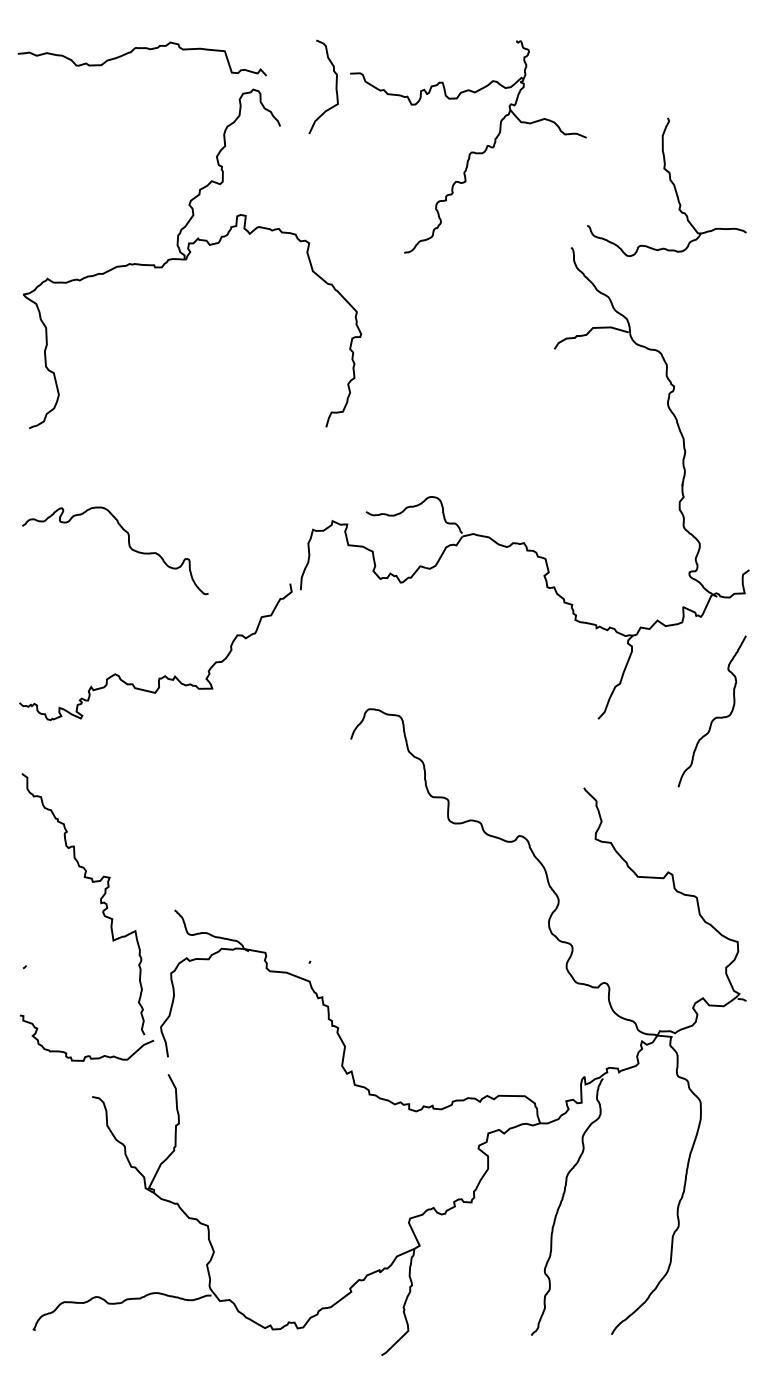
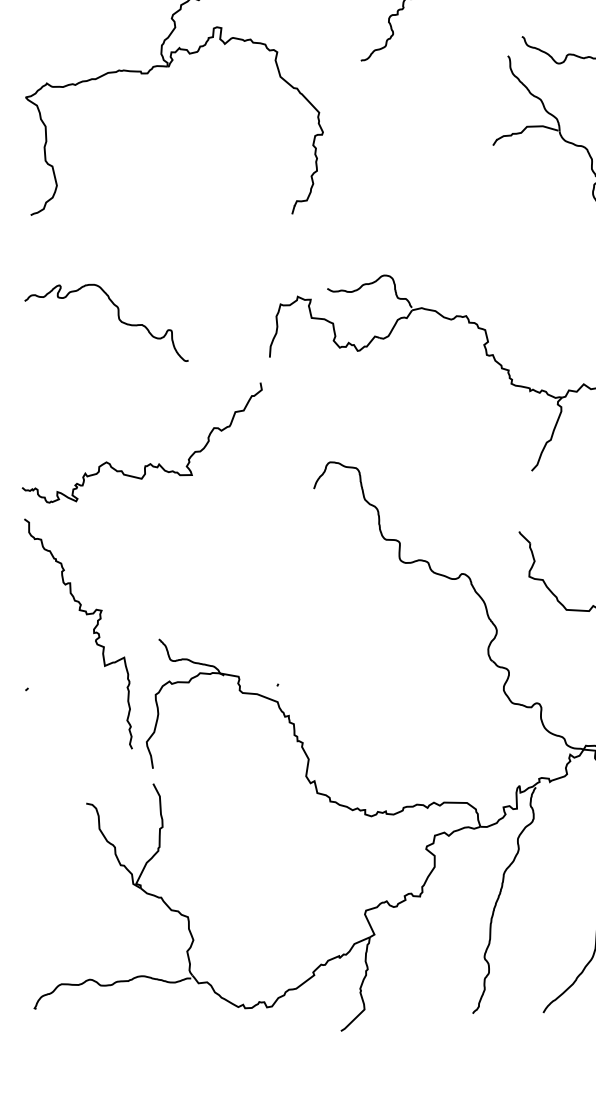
curve: (164, 675) -> (149, 463), moved
curve: (86, 1055) -> (81, 767), removed

